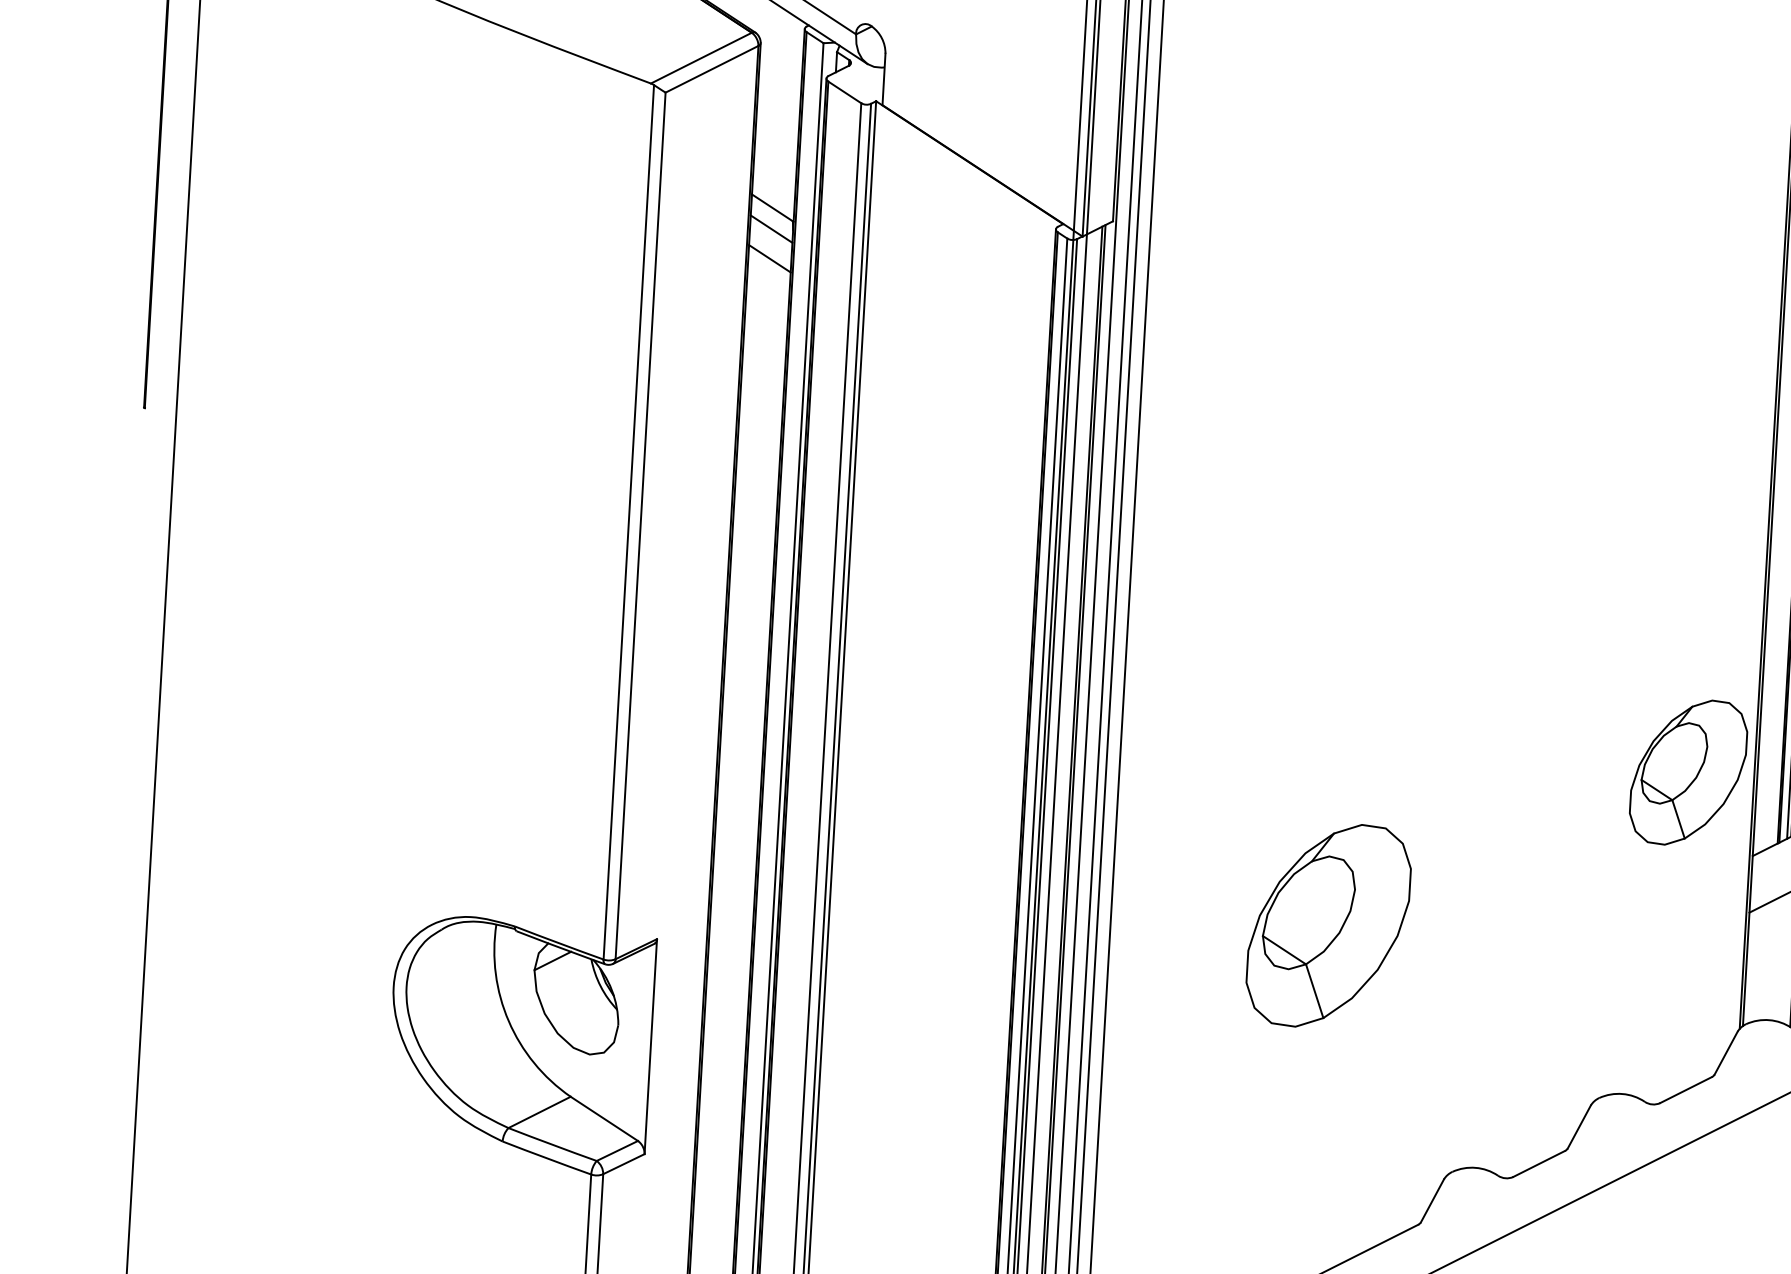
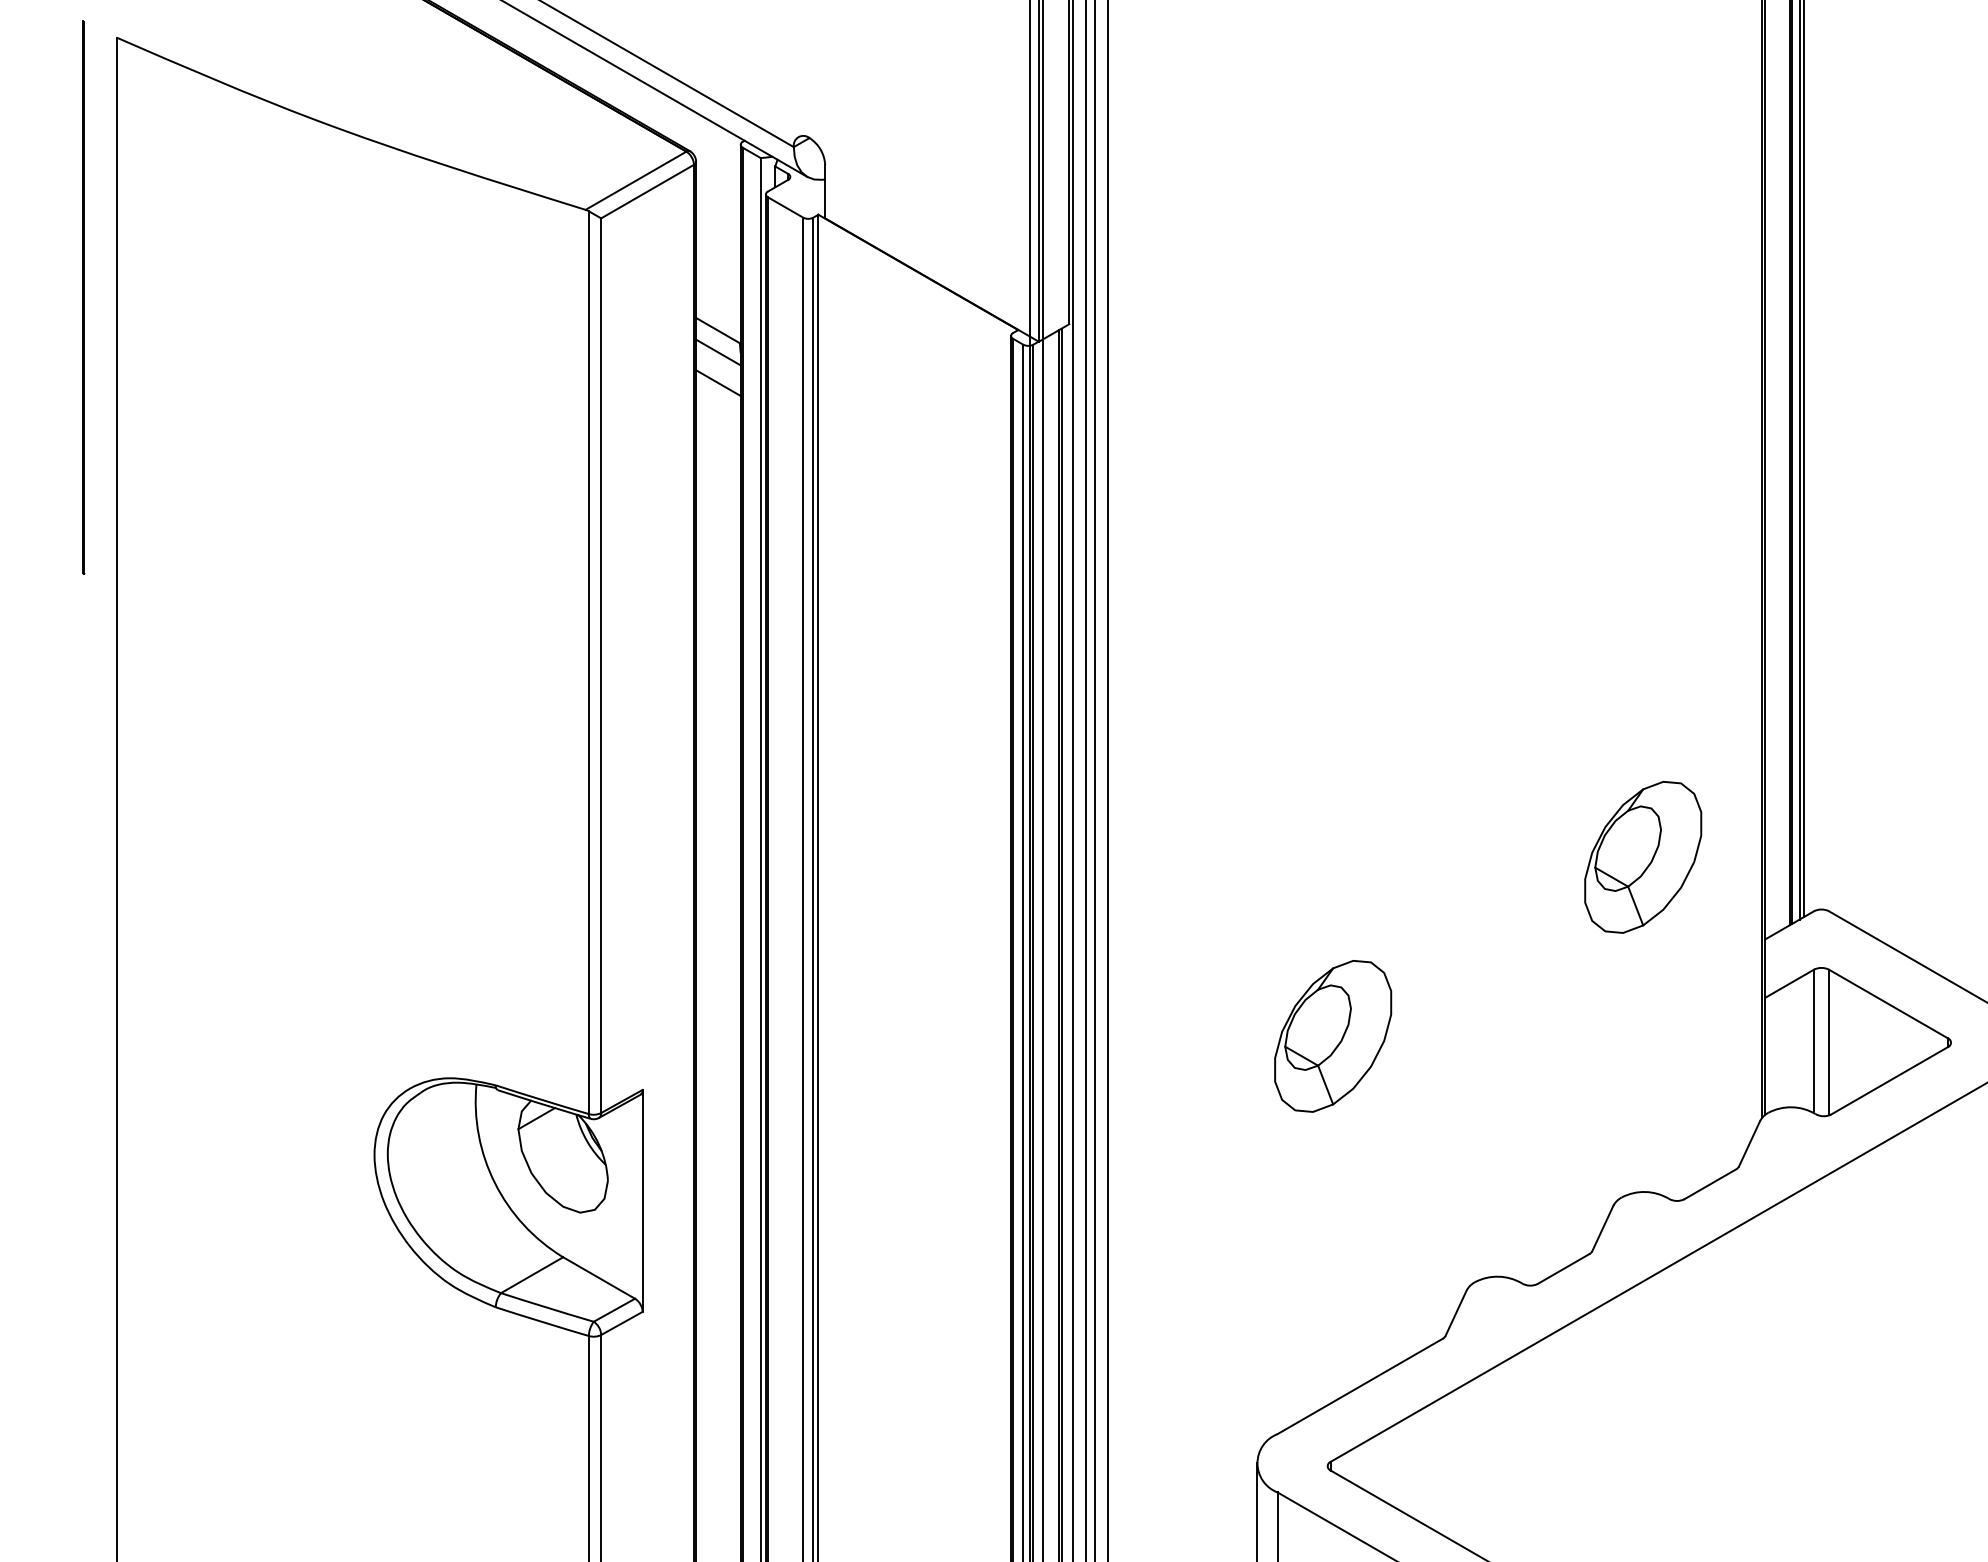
part: (1688, 772) -> (1643, 857), moved
part: (1329, 925) -> (1333, 1036), size x0.71

